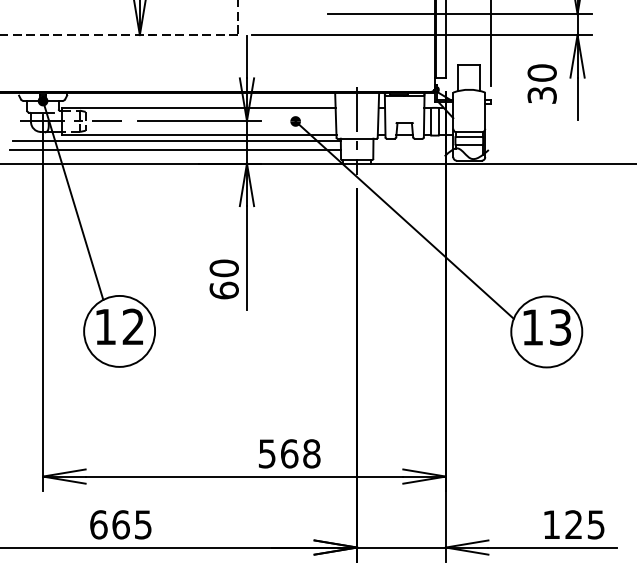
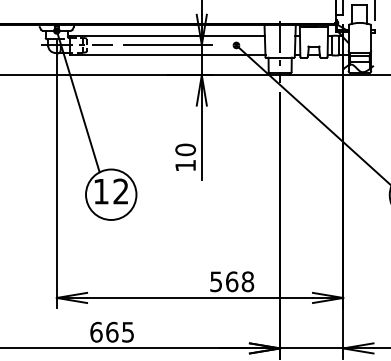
line: (176, 141) -> (151, 59), removed
line: (175, 149) -> (150, 65), removed
text: (223, 290) -> (185, 165), 60 -> 10

